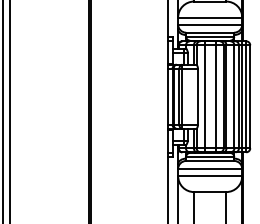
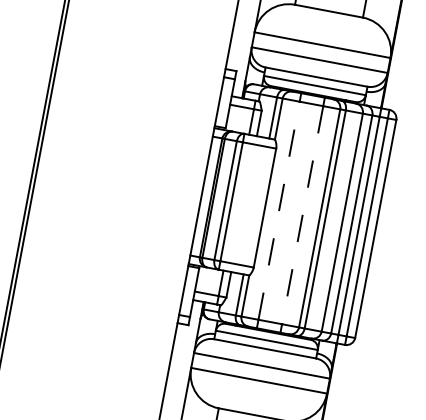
line: (204, 96) -> (278, 209), solid -> dashed
line: (215, 97) -> (301, 216), solid -> dashed

